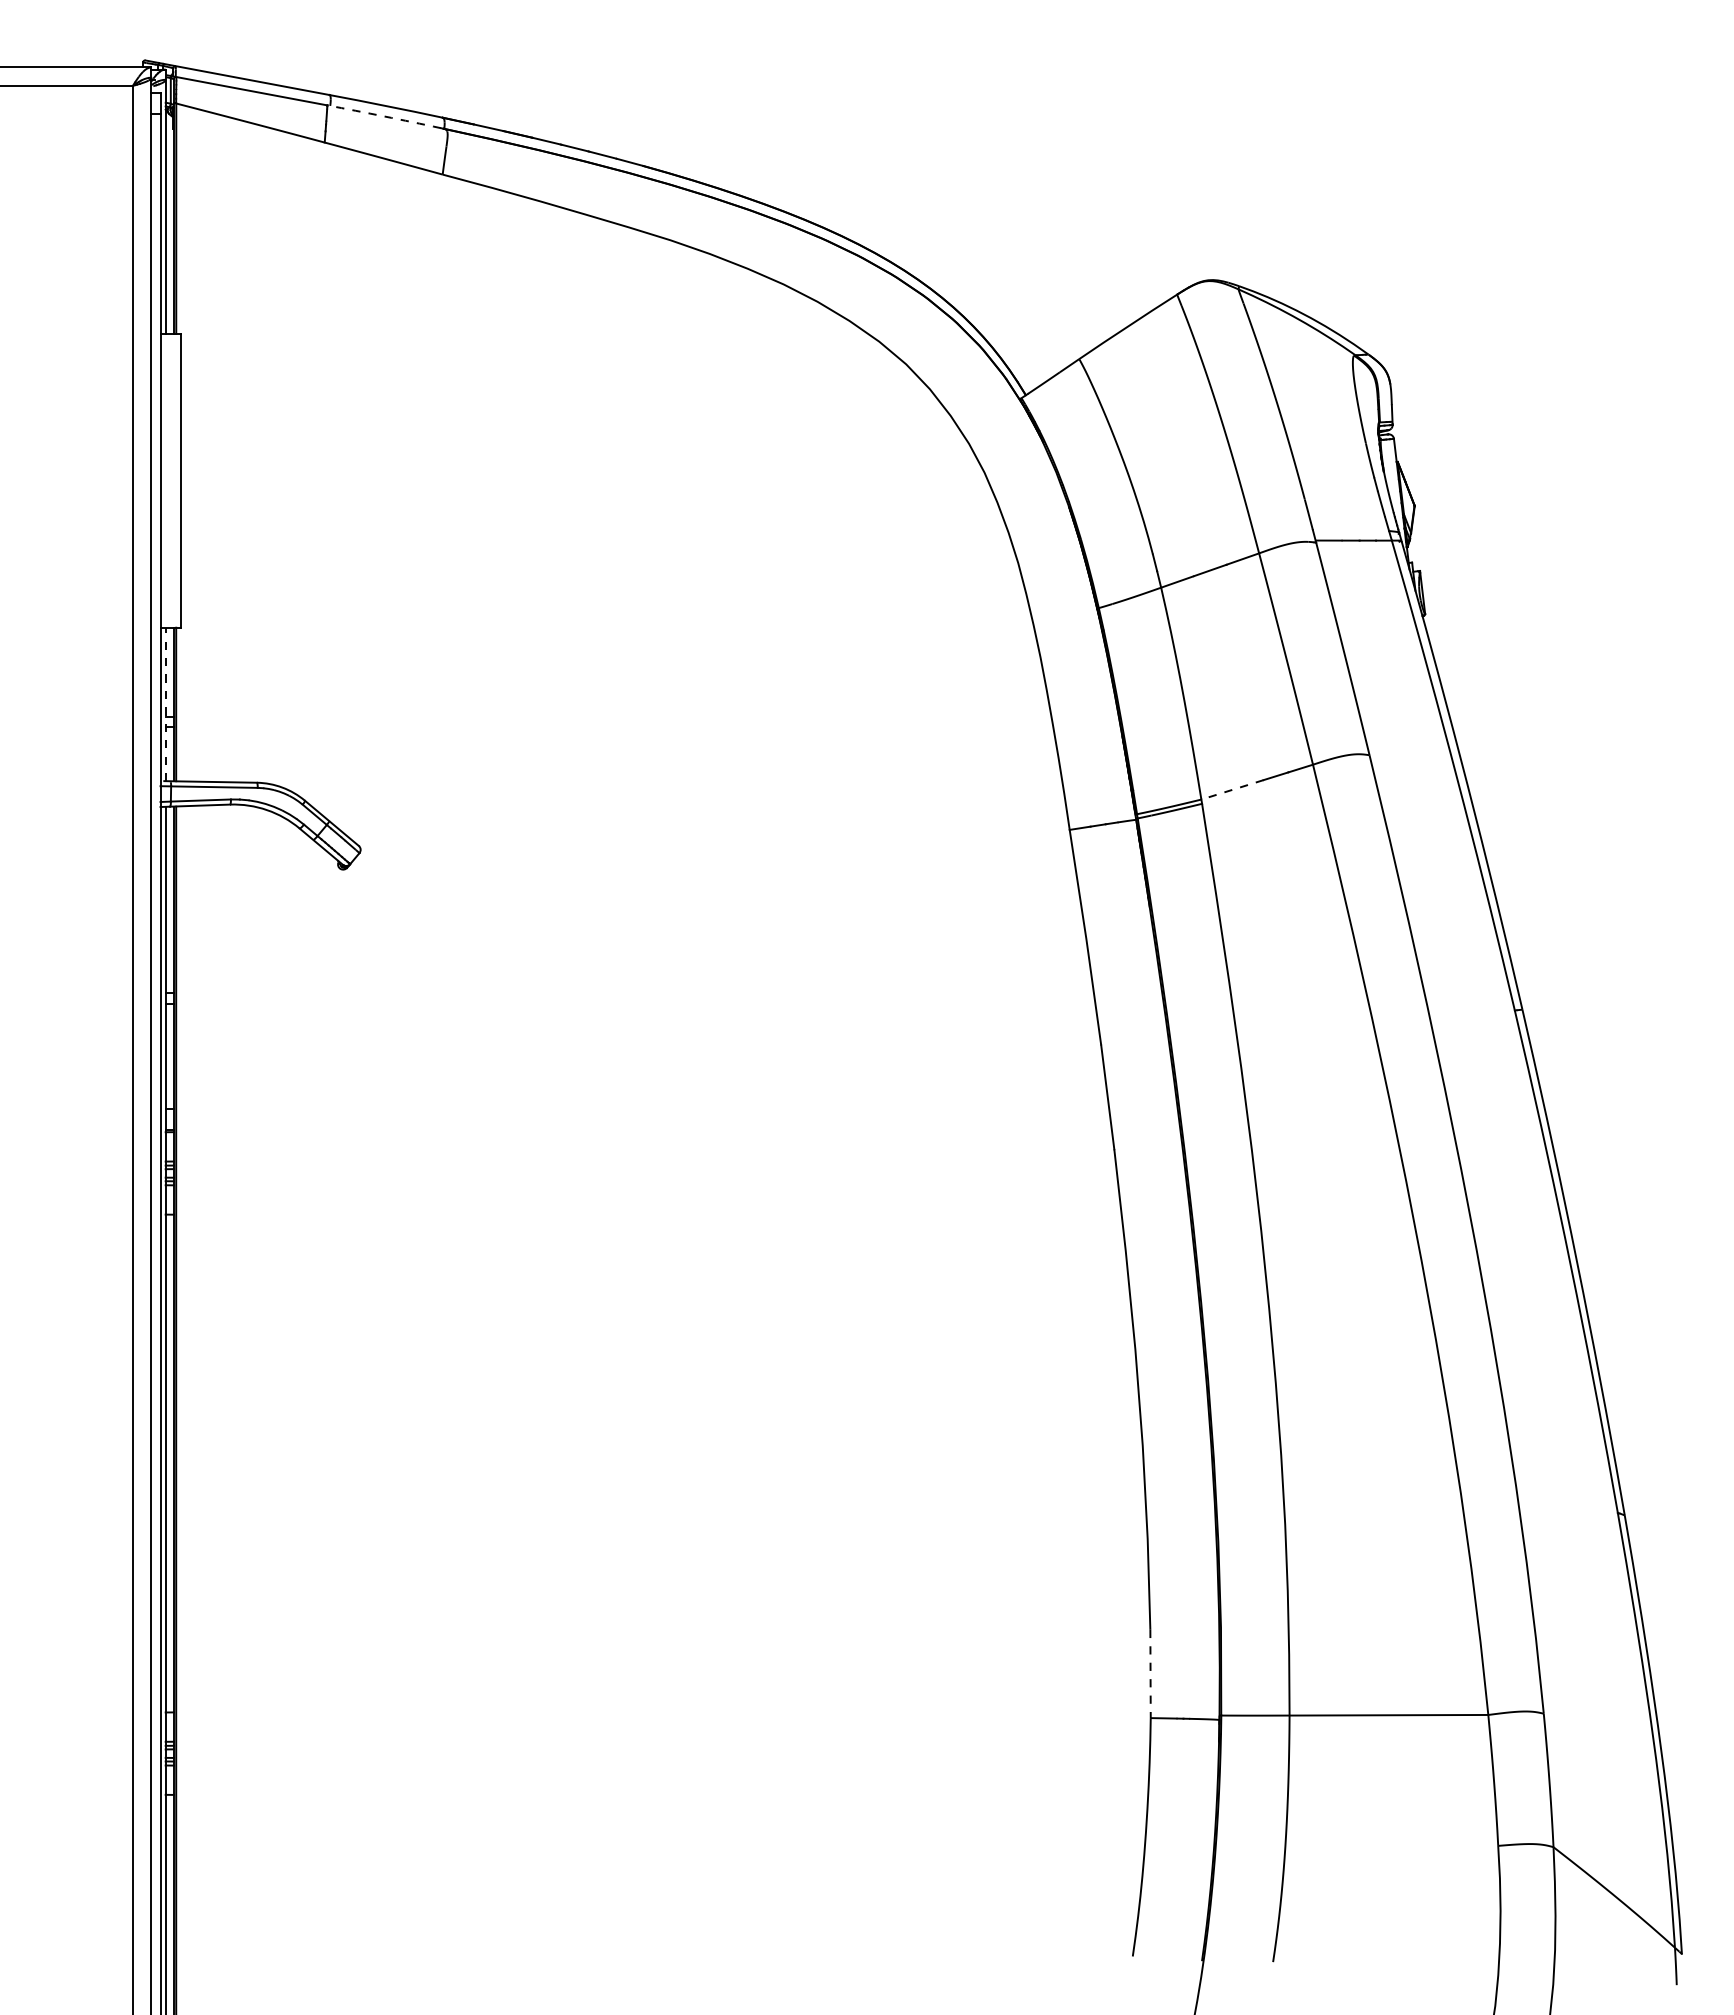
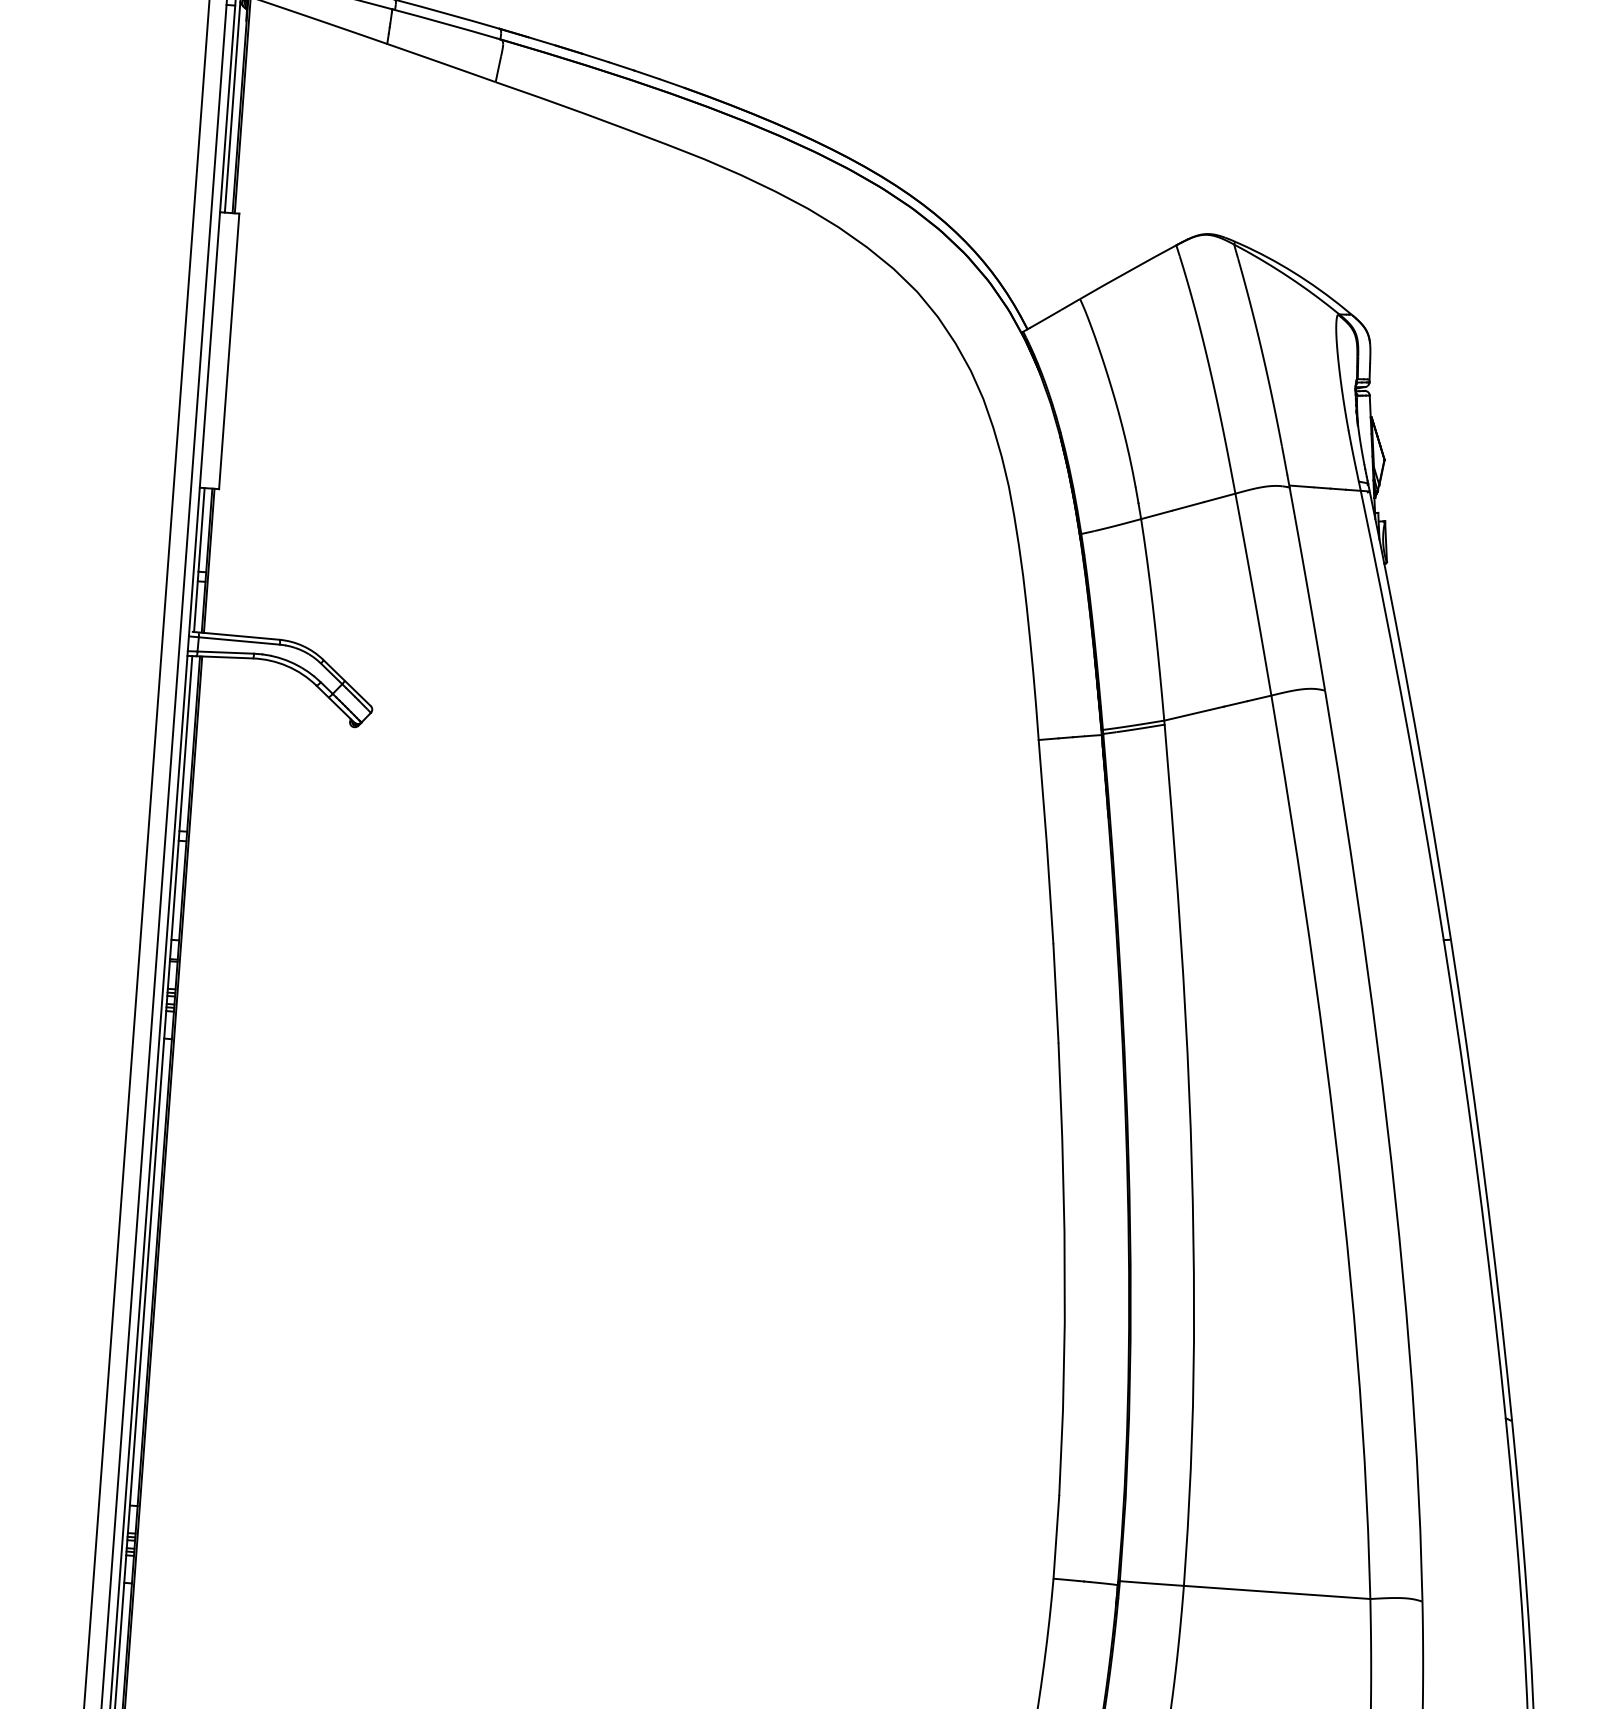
arc: (384, 116) -> (445, 23), dashed -> solid
line: (165, 704) -> (199, 560), dashed -> solid
line: (1232, 789) -> (1194, 713), dashed -> solid
line: (1150, 1674) -> (1056, 1537), dashed -> solid

